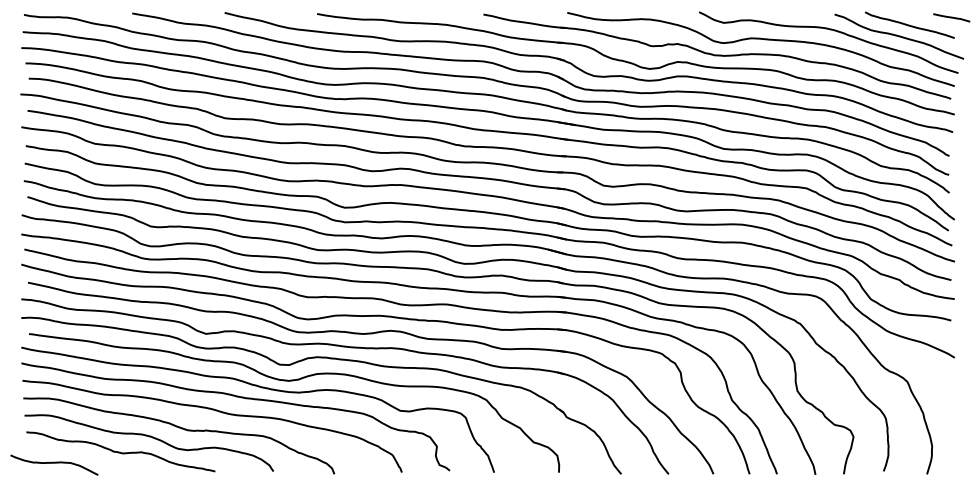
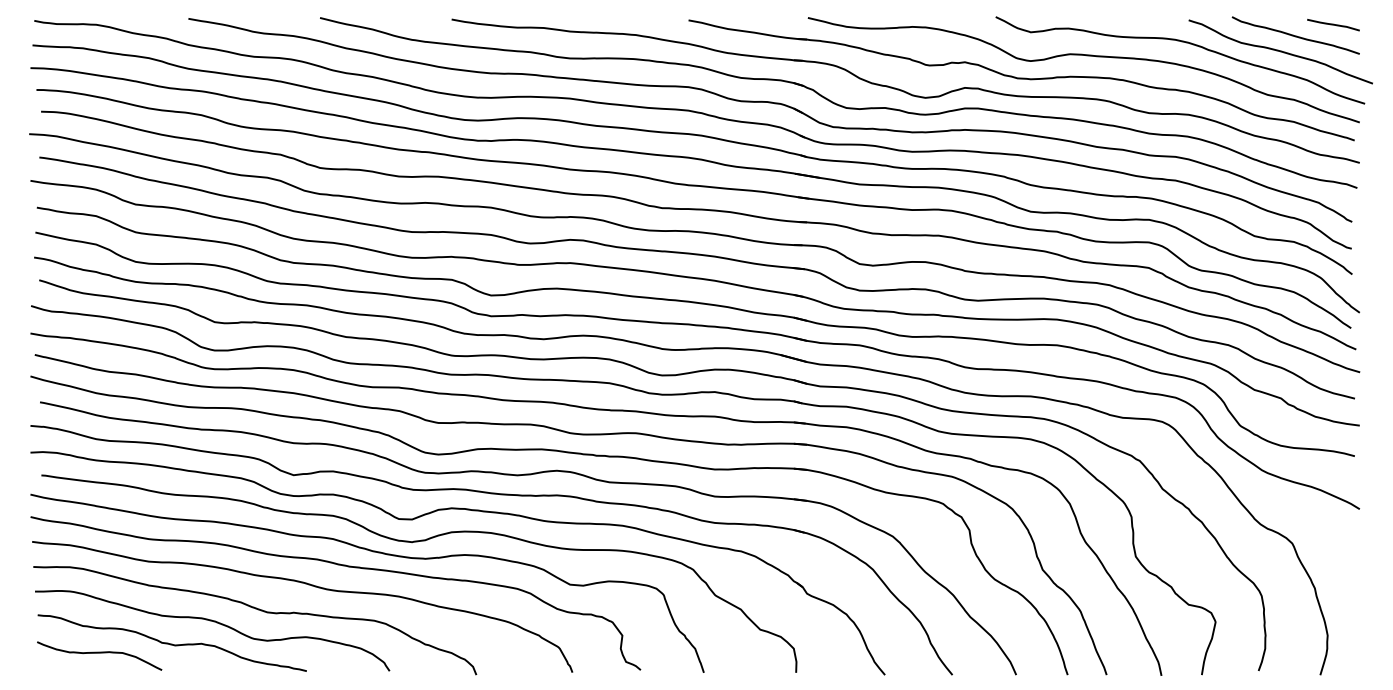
curve: (951, 17) -> (1333, 24), moved
curve: (54, 463) -> (99, 653), moved

